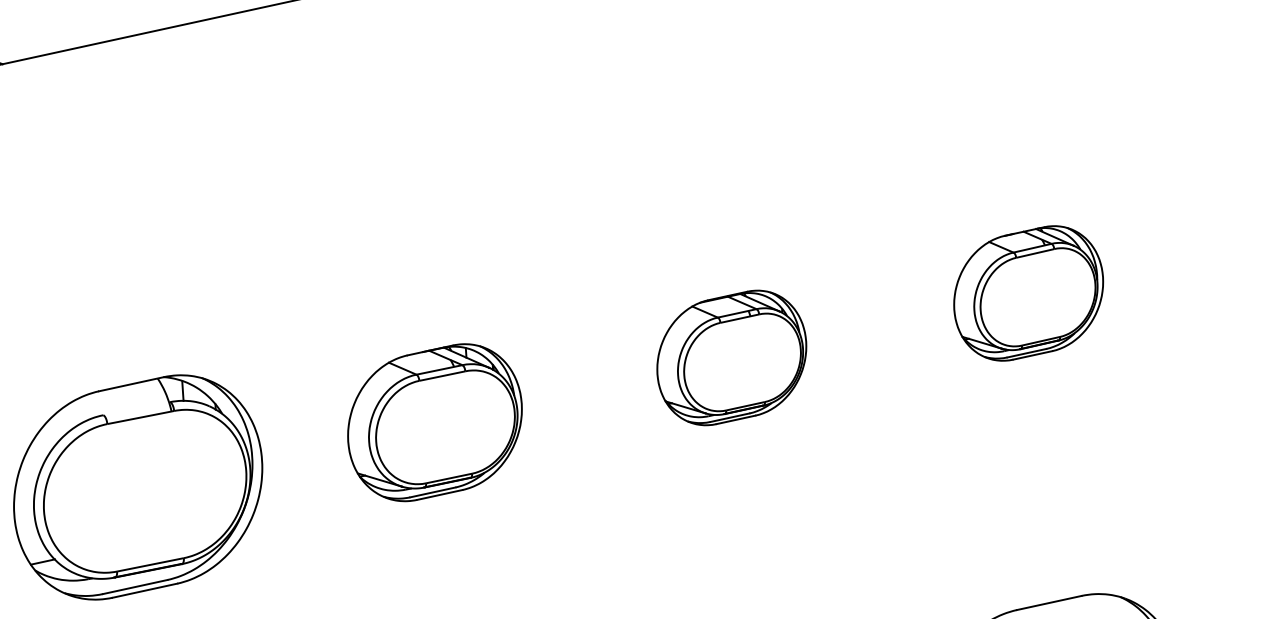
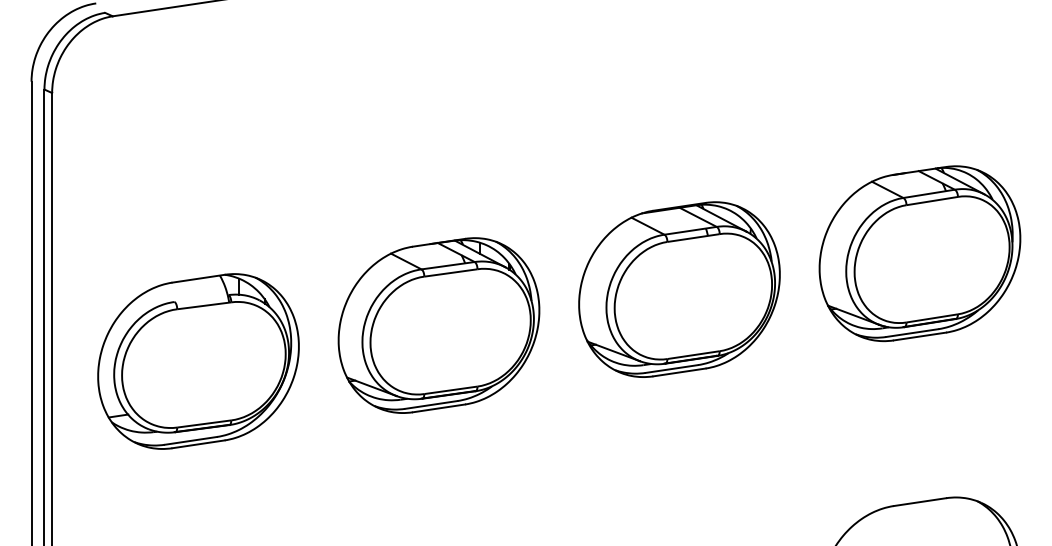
part: (1028, 293) -> (919, 253), size x1.67
part: (731, 357) -> (679, 289), size x1.67
part: (434, 422) -> (438, 325), size x1.43

